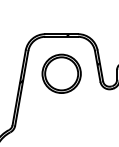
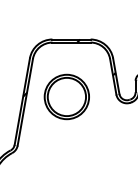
part: (61, 73) -> (66, 96), moved

